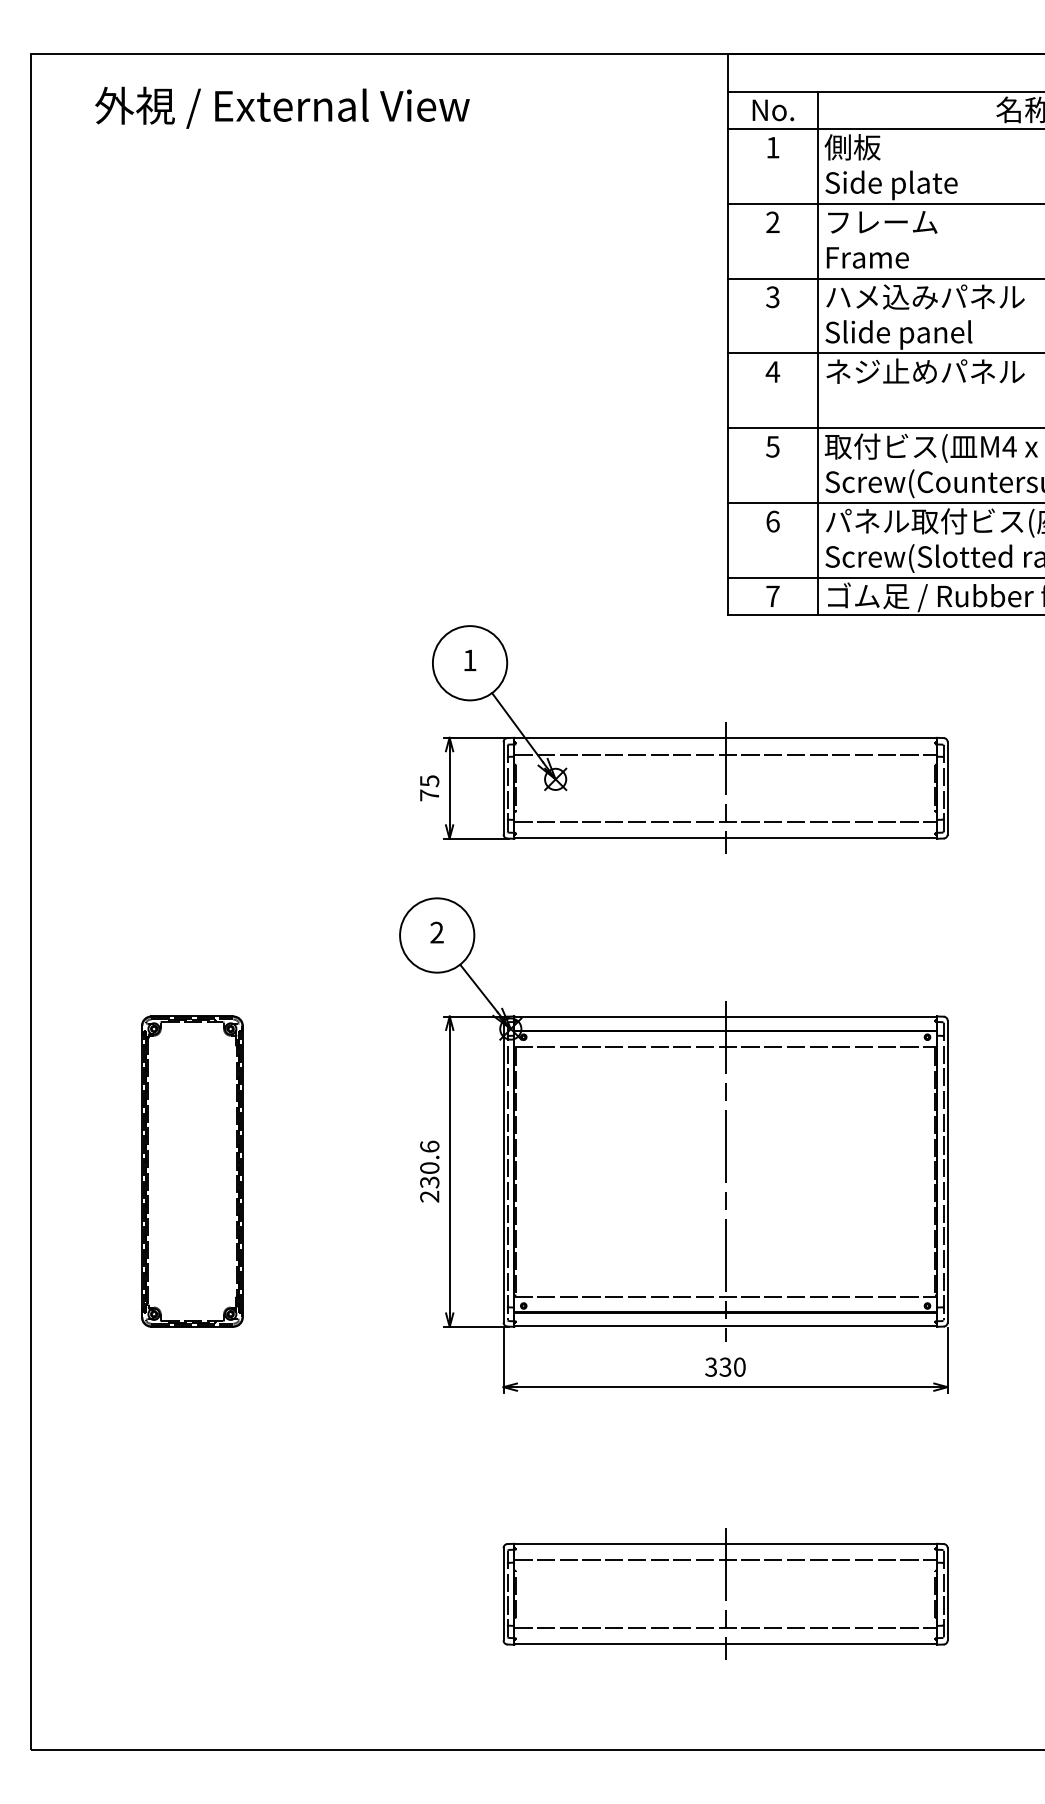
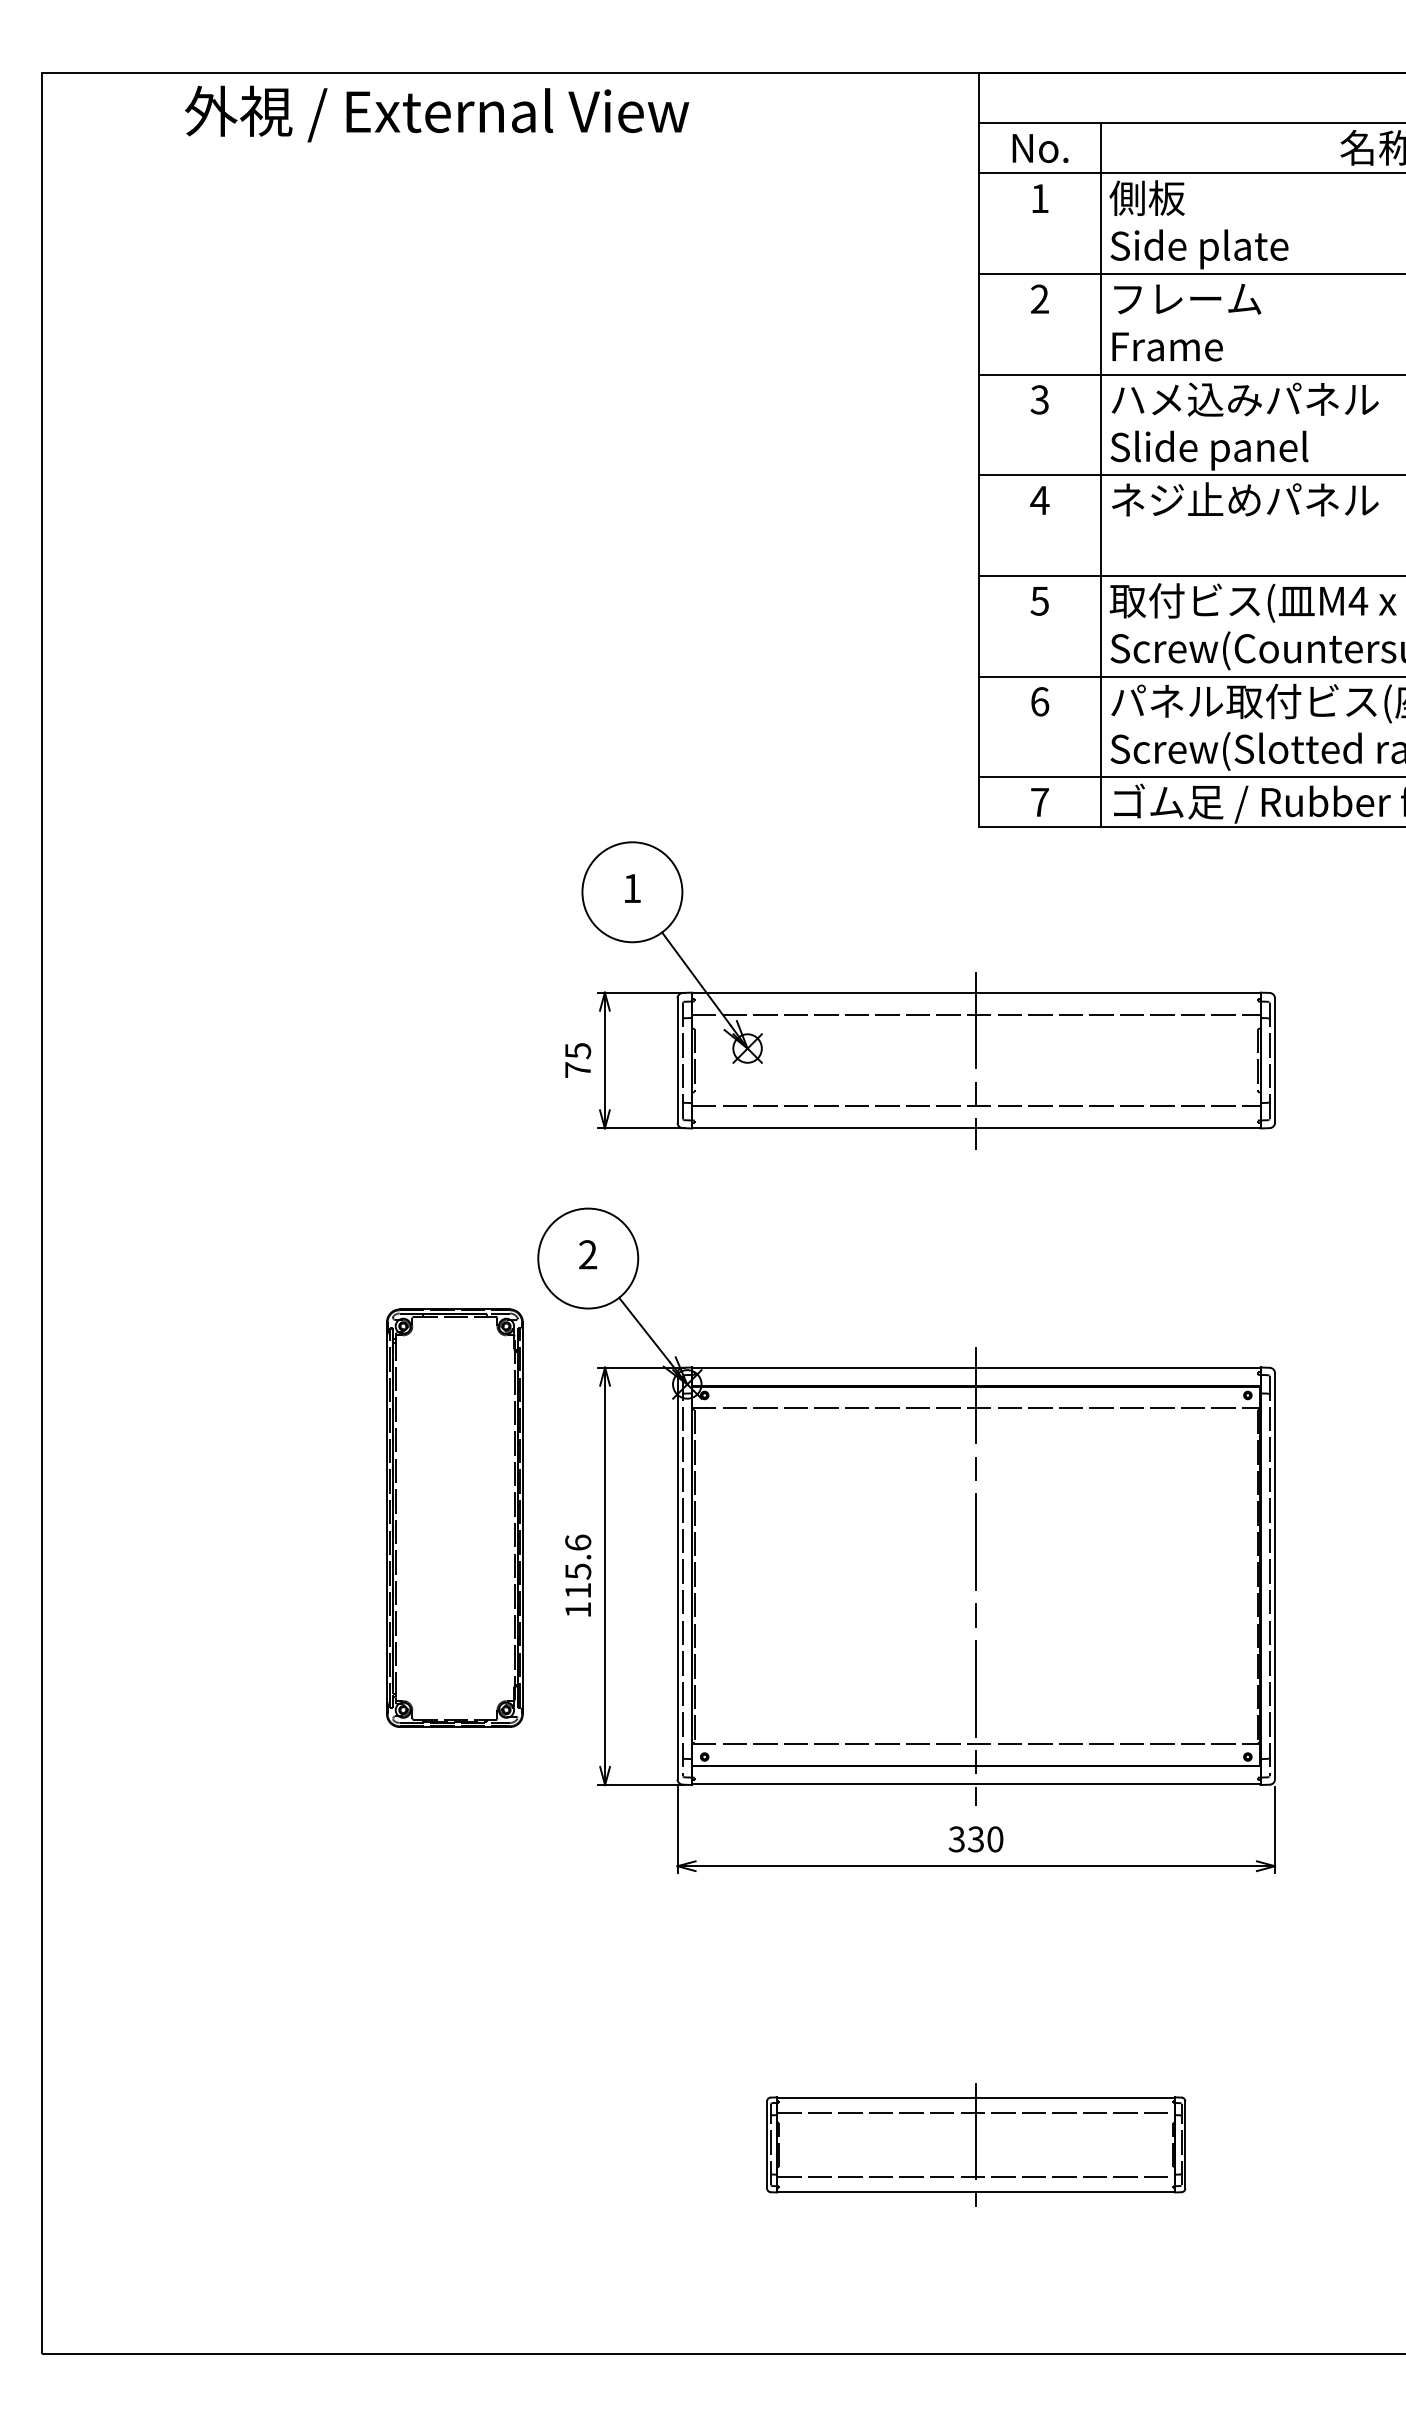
text: (282, 107) -> (437, 113), moved
part: (192, 1171) -> (454, 1517), moved
text: (429, 1182) -> (578, 1590), 230.6 -> 115.6
part: (725, 1594) -> (975, 2144), size x0.7

